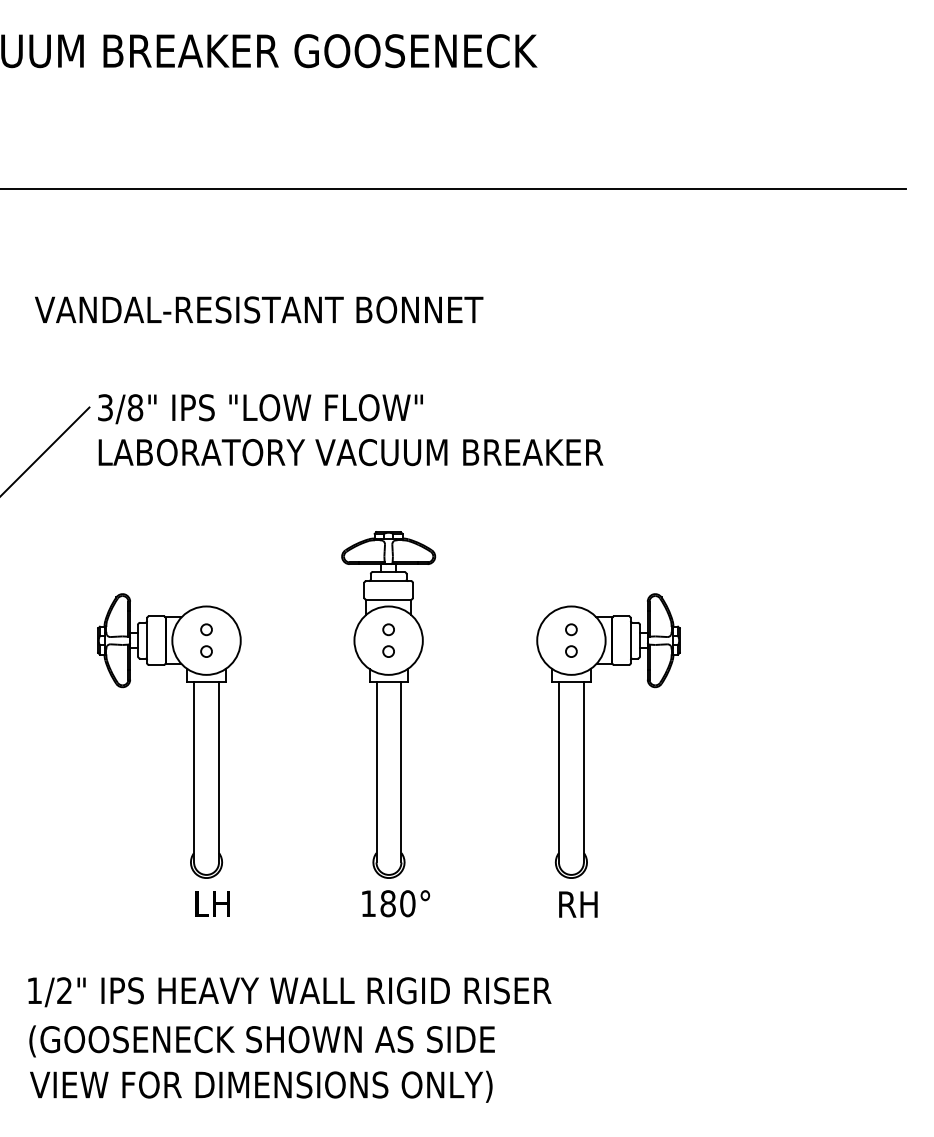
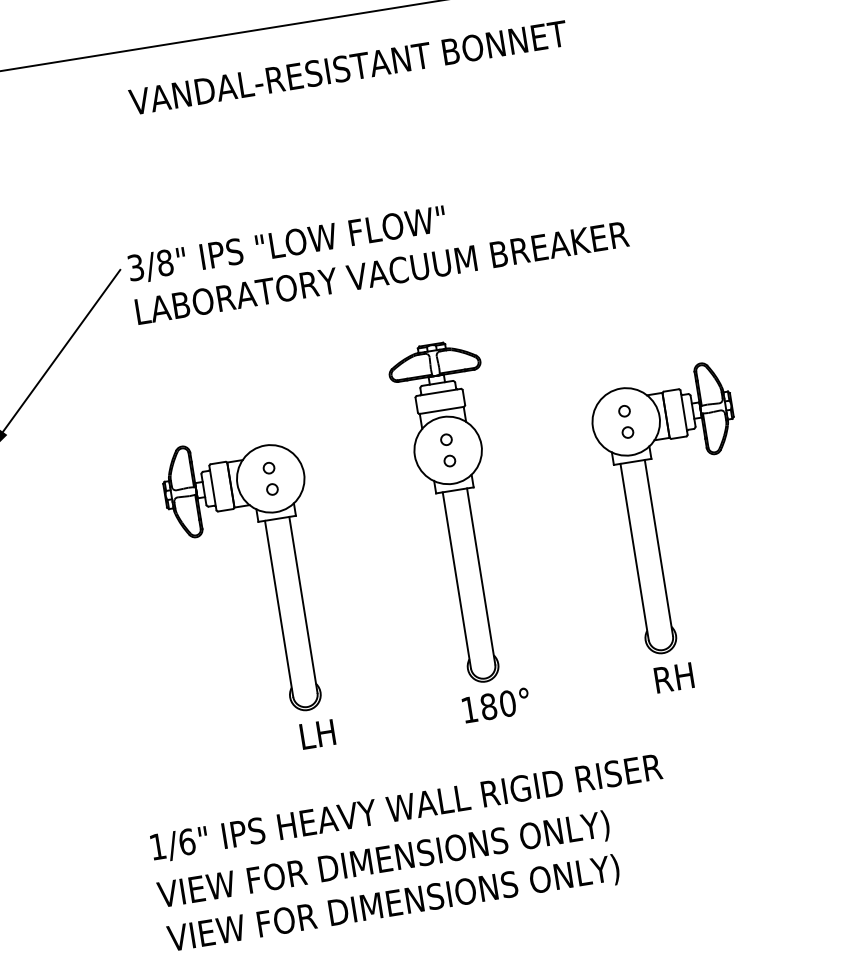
text: (259, 309) -> (348, 67), moved
text: (64, 990) -> (186, 841), 1/2" -> 1/6"
text: (260, 1041) -> (385, 860), (GOOSENECK SHOWN AS SIDE -> VIEW FOR DIMENSIONS ONLY)

